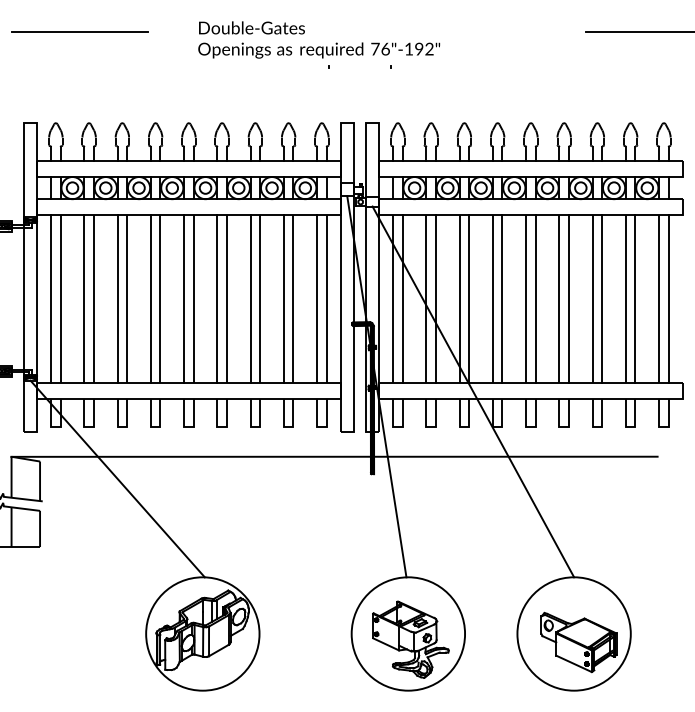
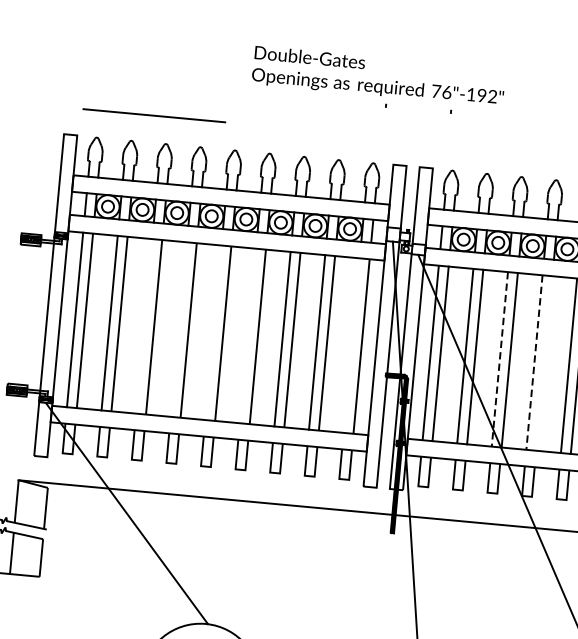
line: (79, 31) -> (154, 114), moved
line: (117, 298) -> (144, 325), removed
line: (150, 298) -> (178, 329), removed
line: (184, 298) -> (213, 332), removed
line: (217, 298) -> (248, 335), removed
line: (317, 298) -> (352, 345), removed
line: (502, 298) -> (544, 362), removed
line: (459, 299) -> (499, 359), solid -> dashed
line: (492, 299) -> (533, 363), solid -> dashed

